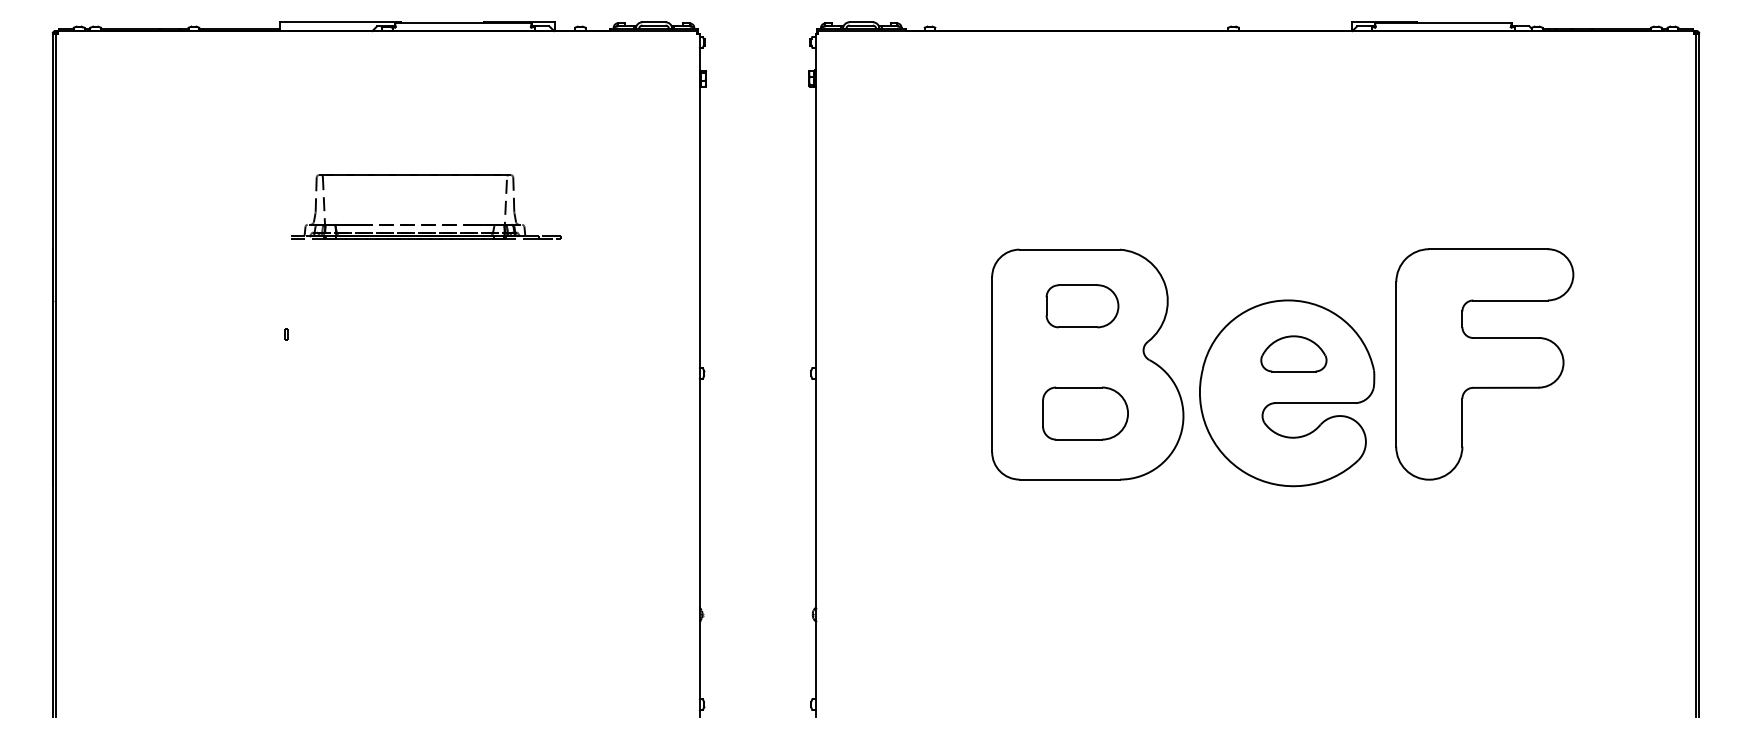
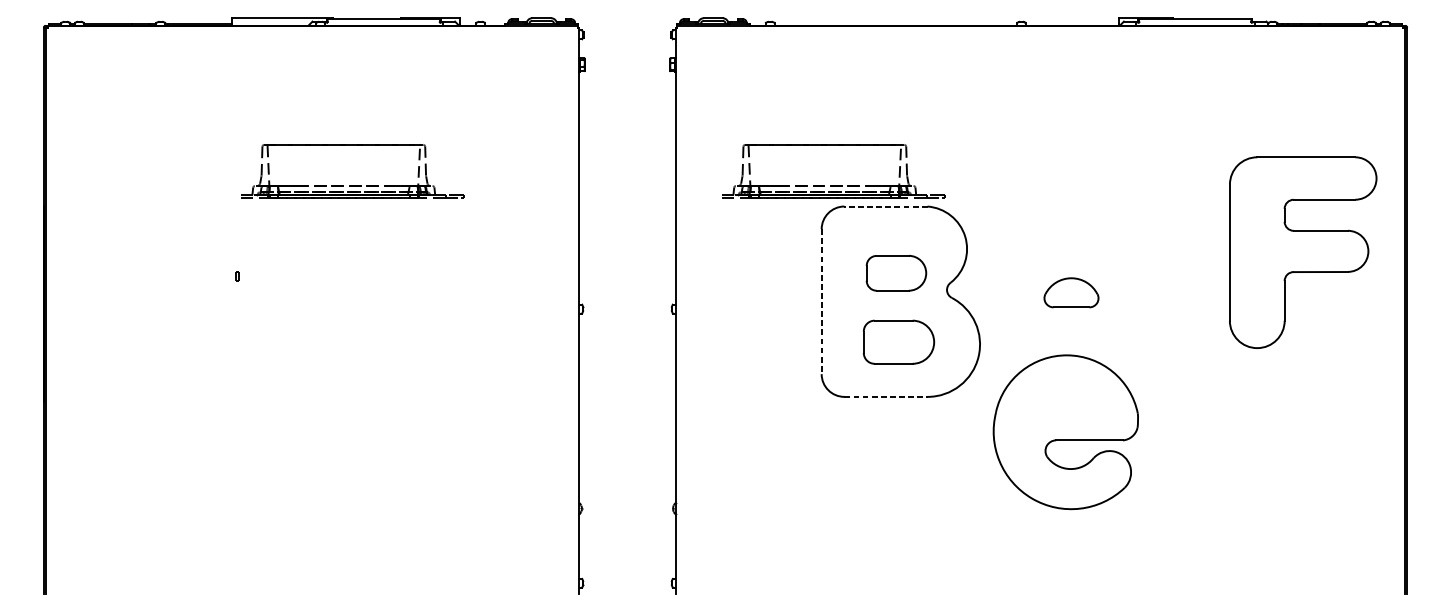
part: (1007, 224) -> (834, 185), added
line: (1069, 249) -> (885, 206), solid -> dashed
part: (1082, 306) -> (896, 273), moved
part: (1484, 364) -> (1302, 252), moved
line: (992, 365) -> (821, 302), solid -> dashed
part: (1287, 393) -> (1066, 432), moved
line: (1070, 479) -> (886, 396), solid -> dashed

